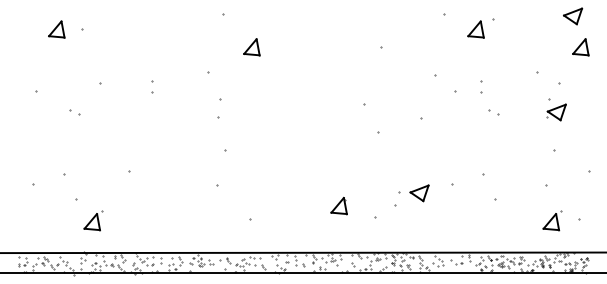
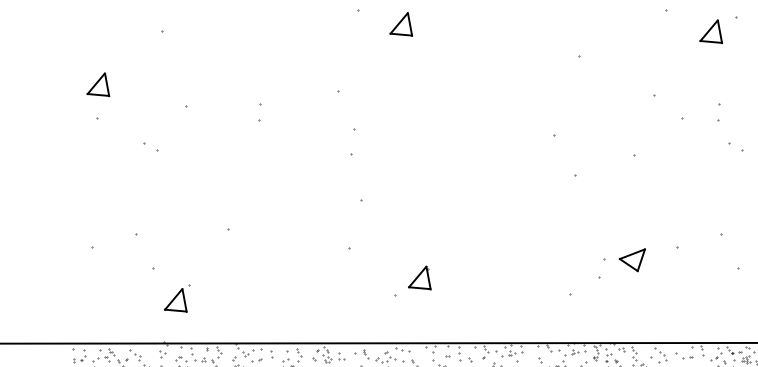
part: (56, 29) -> (97, 84), moved
part: (251, 47) -> (400, 24), moved
part: (338, 205) -> (418, 277), moved

